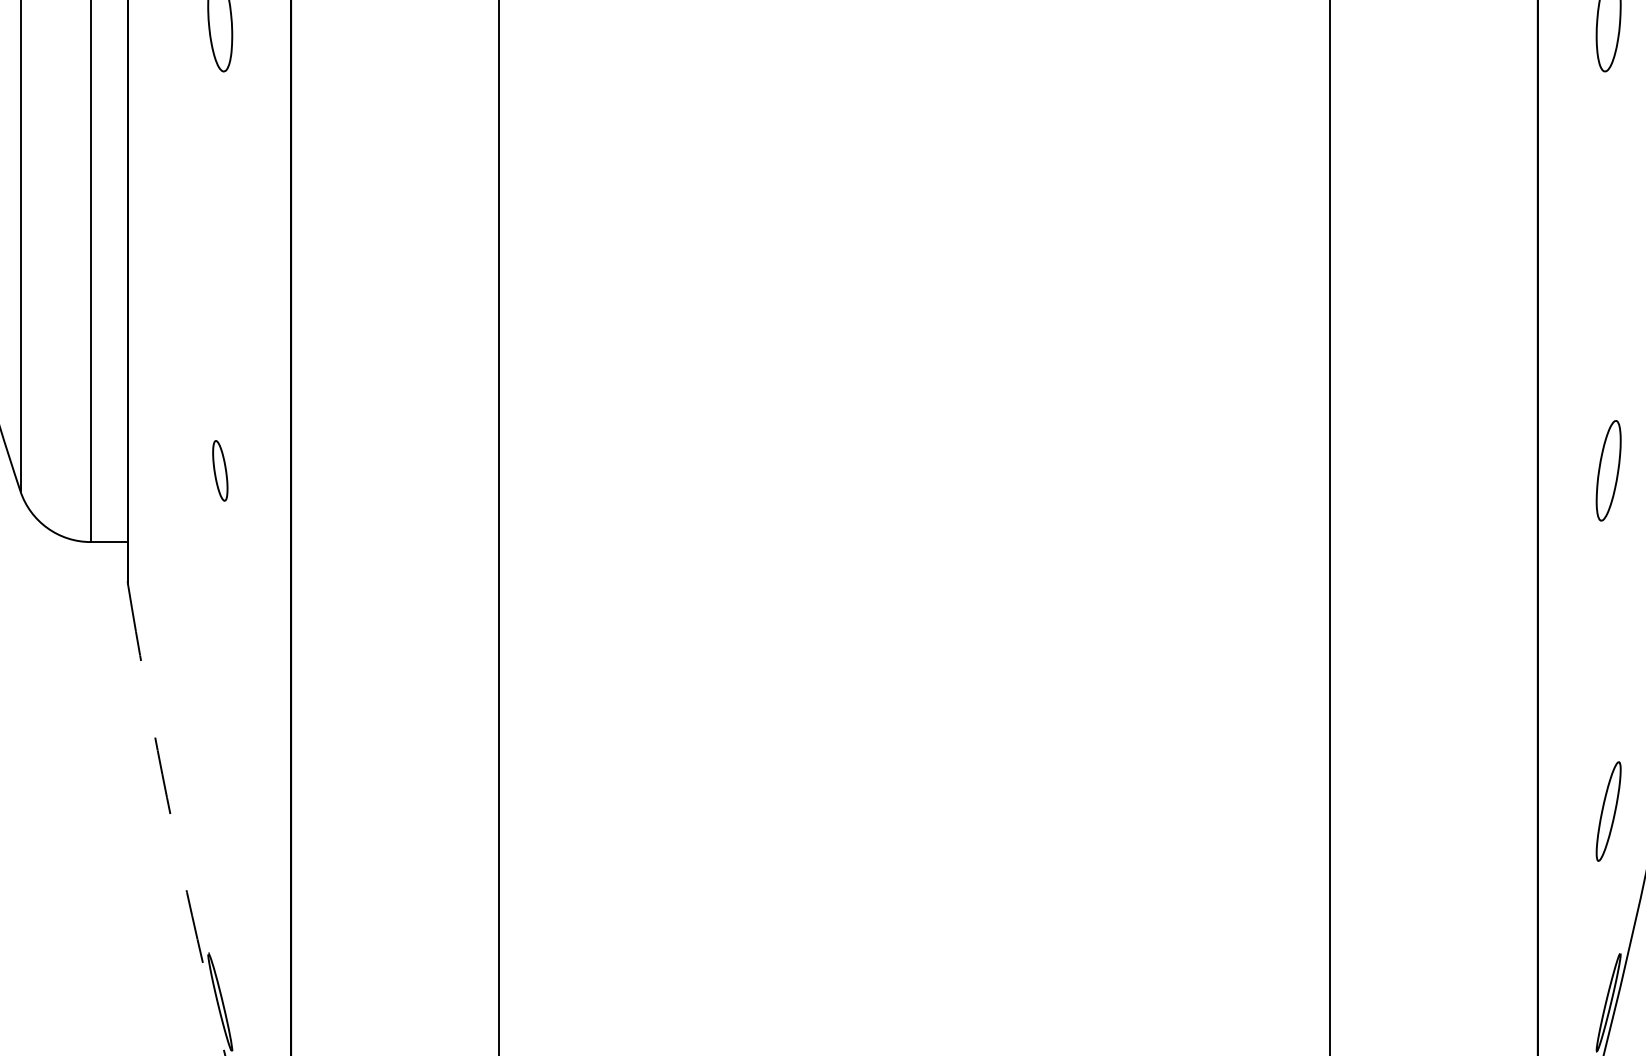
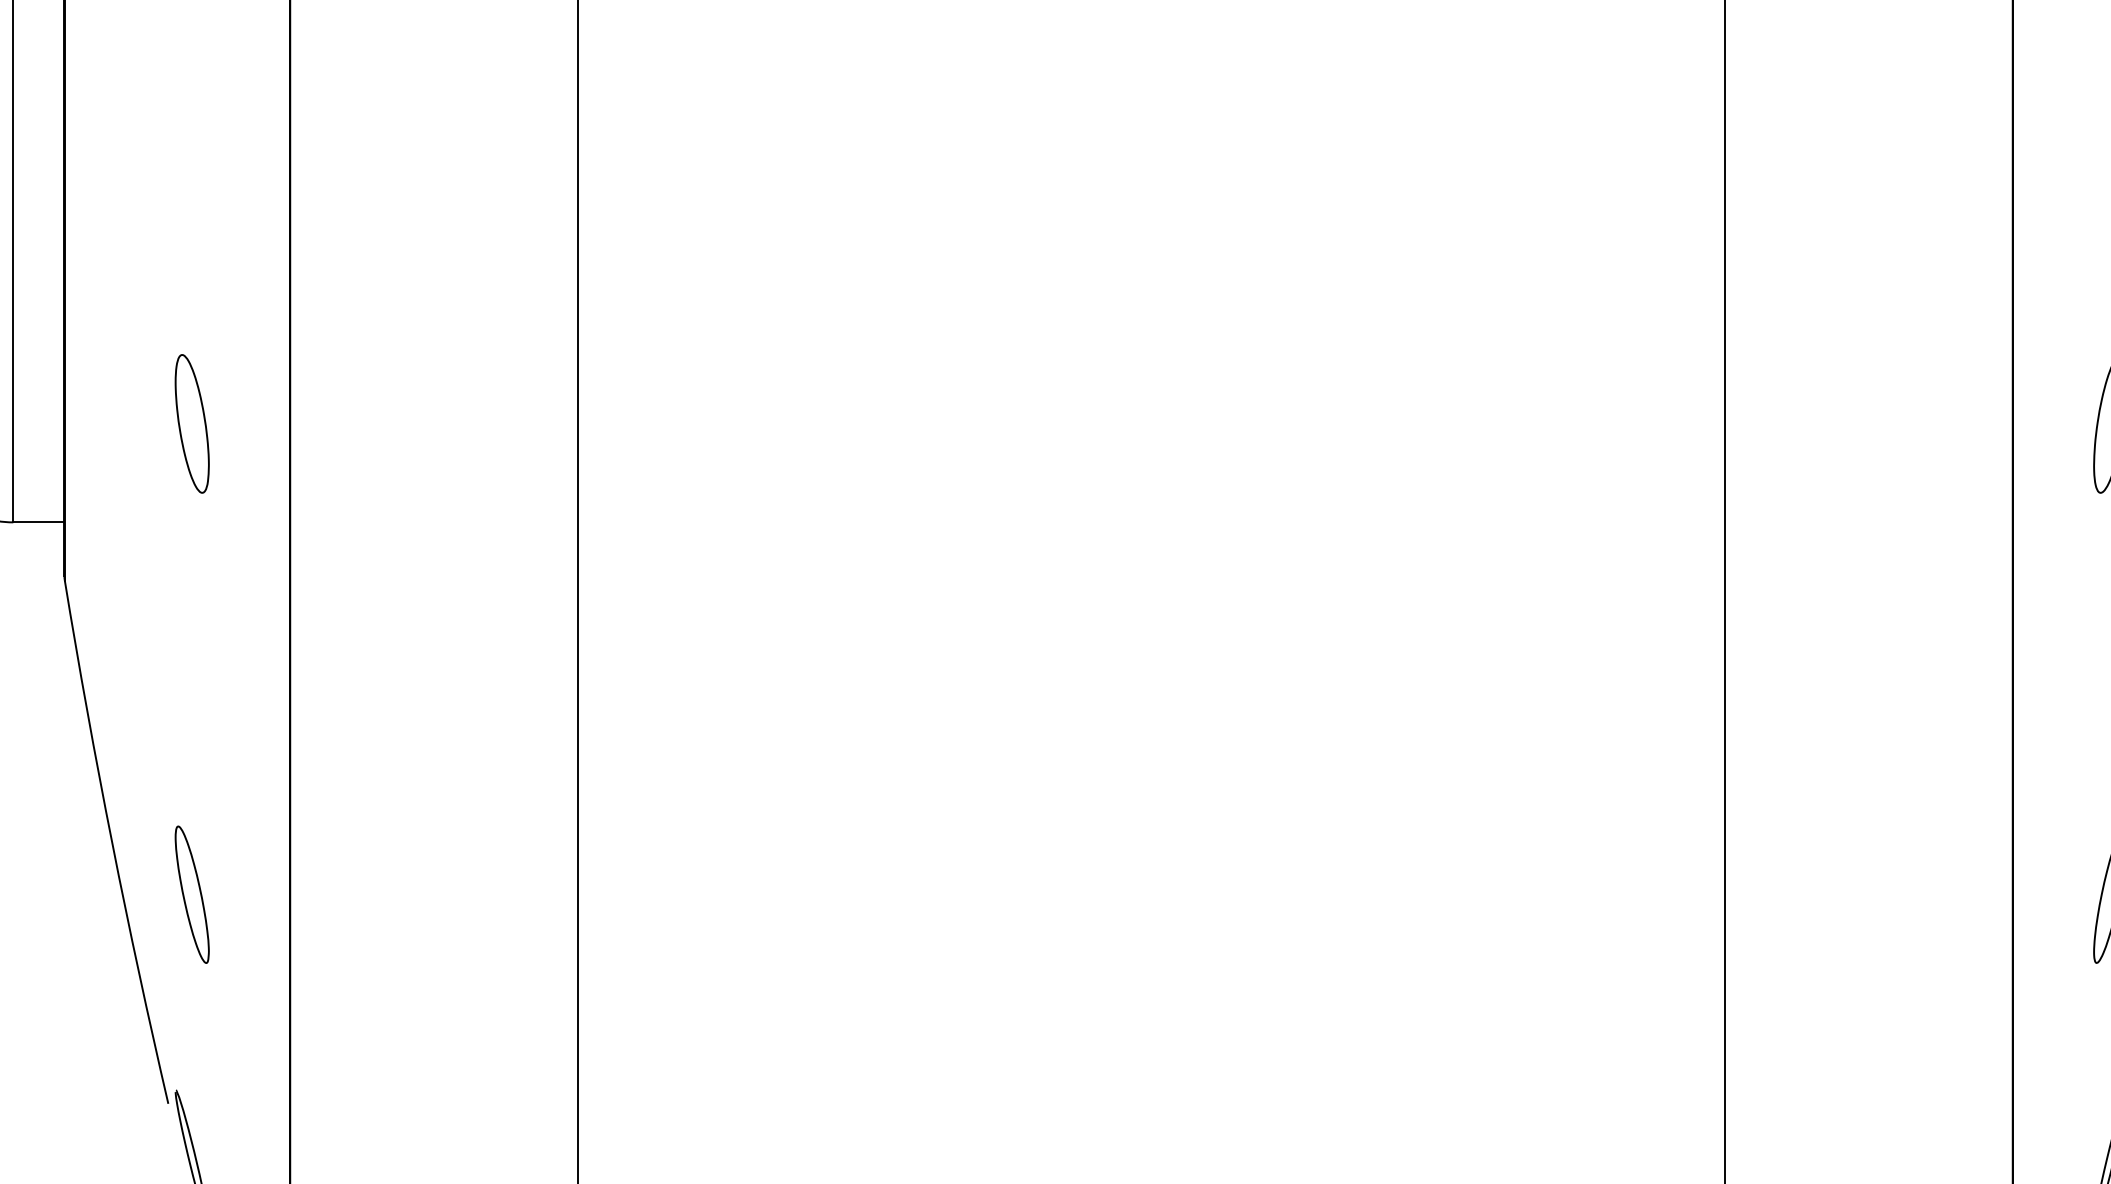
part: (220, 470) -> (192, 423), size x1.67
arc: (162, 774) -> (112, 843), dashed -> solid
part: (220, 811) -> (192, 894), added

